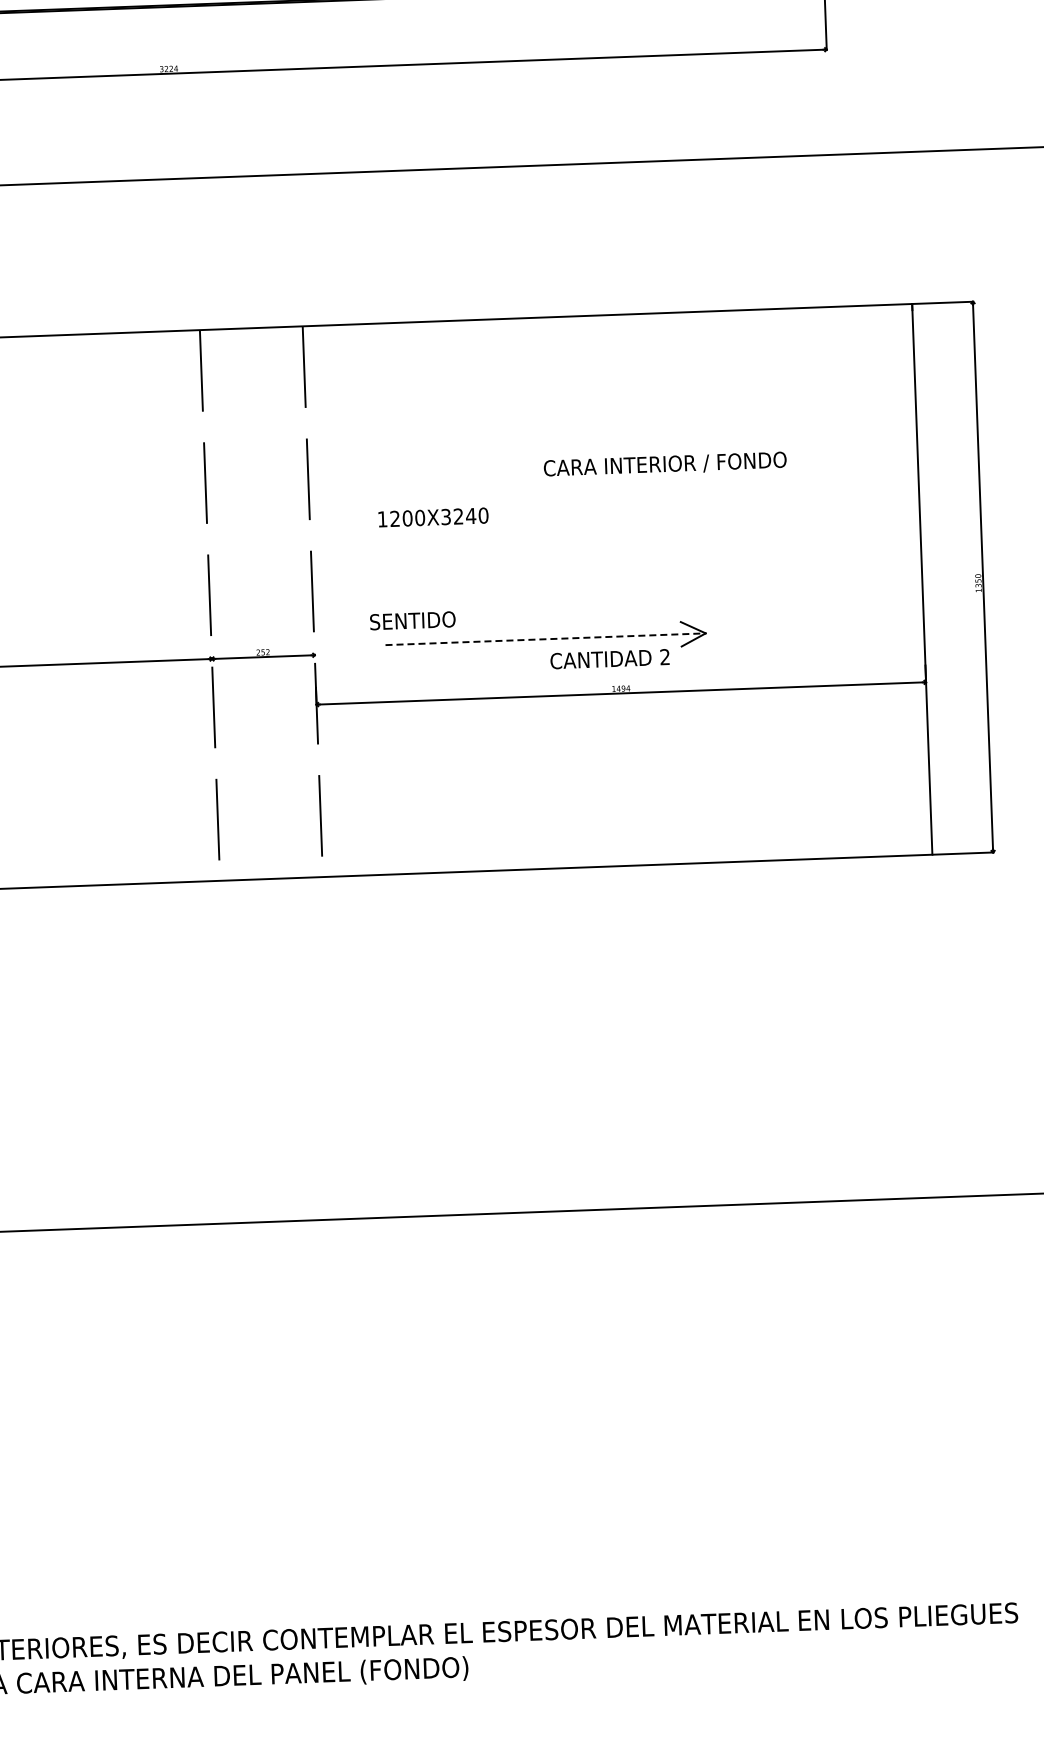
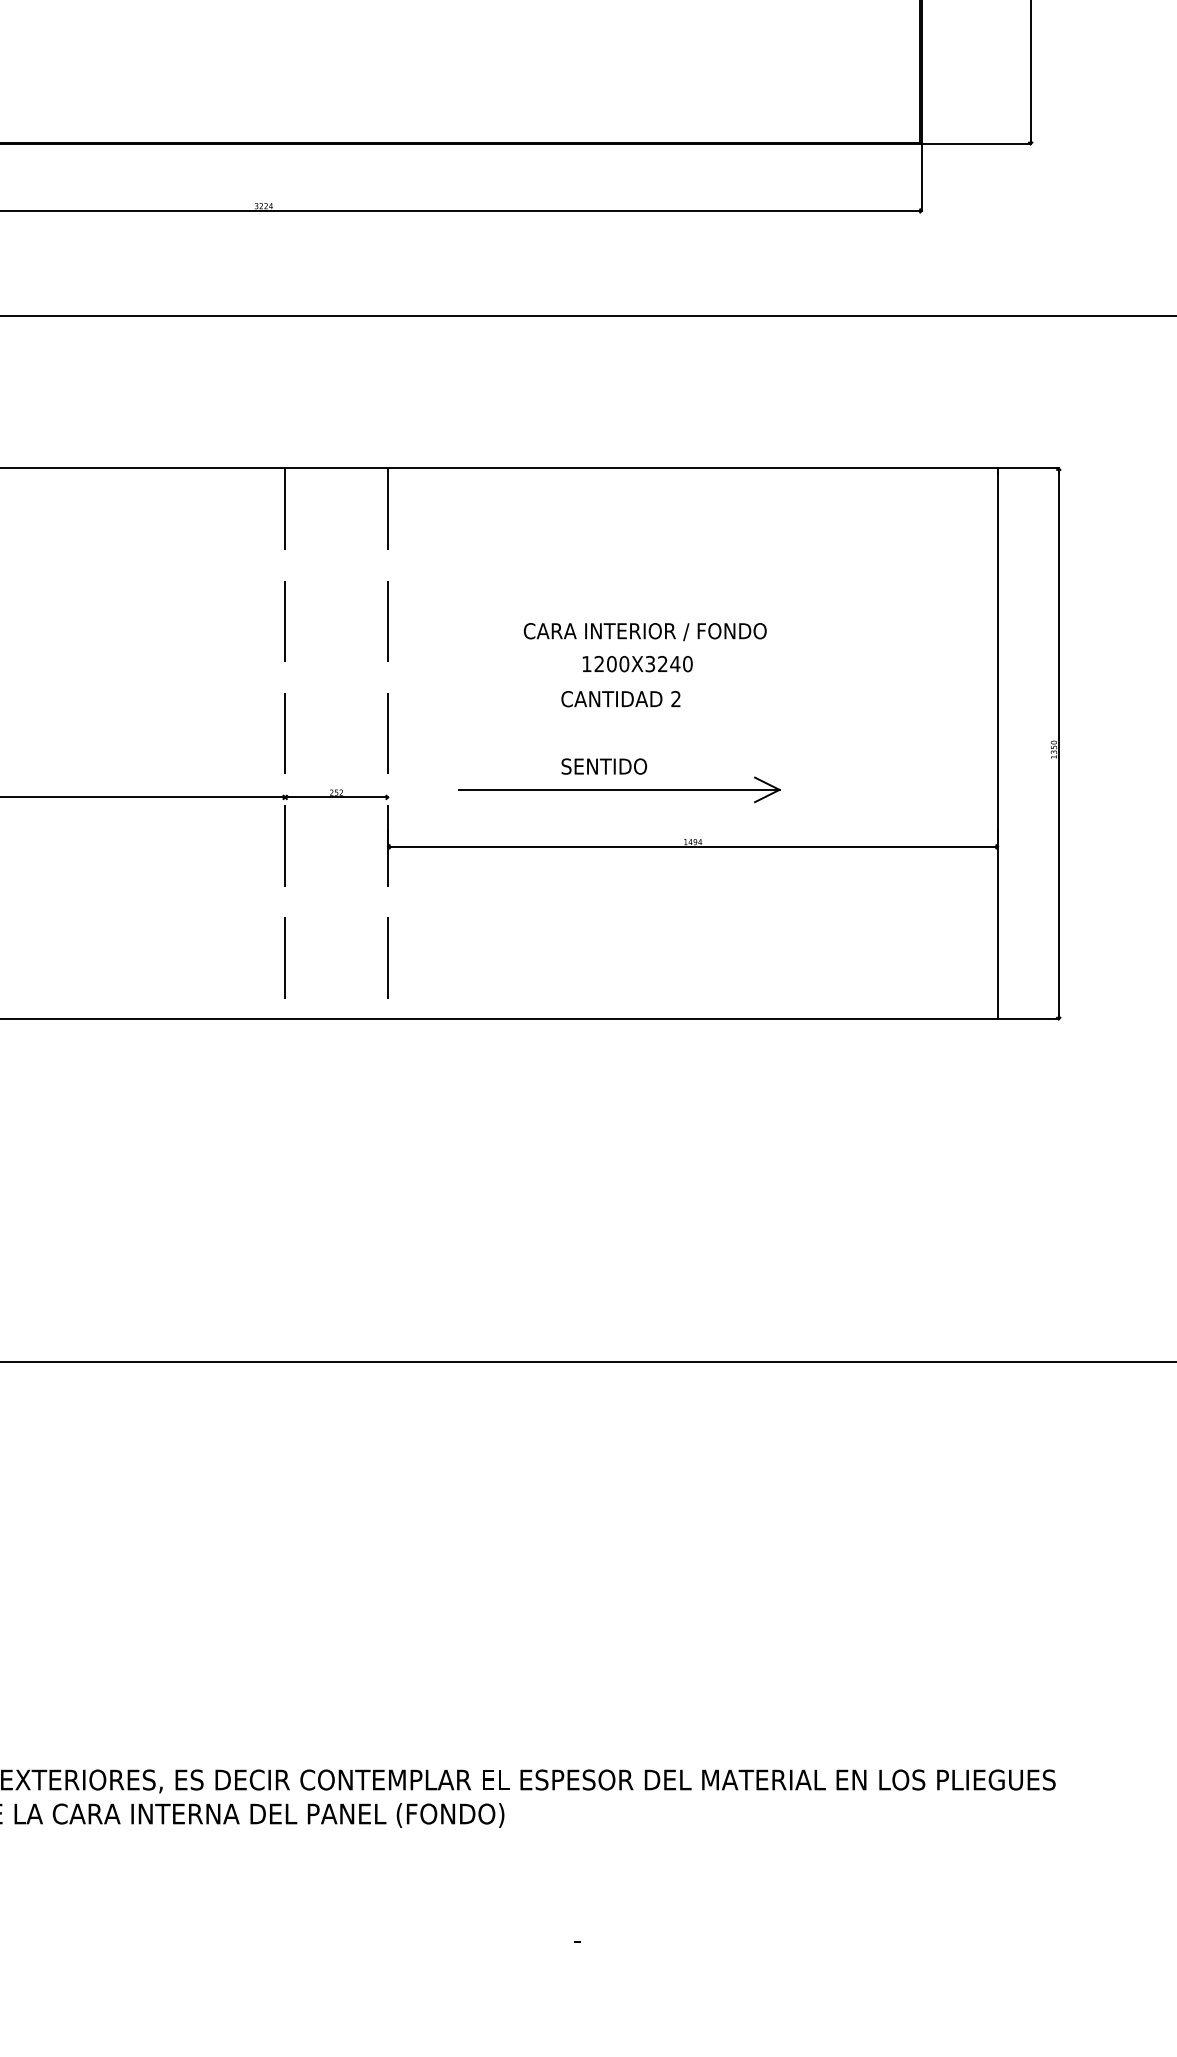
text: (664, 465) -> (644, 632), moved
text: (433, 517) -> (637, 664), moved
text: (413, 620) -> (604, 766), moved
line: (545, 638) -> (619, 789), dashed -> solid
text: (609, 659) -> (620, 699), moved

